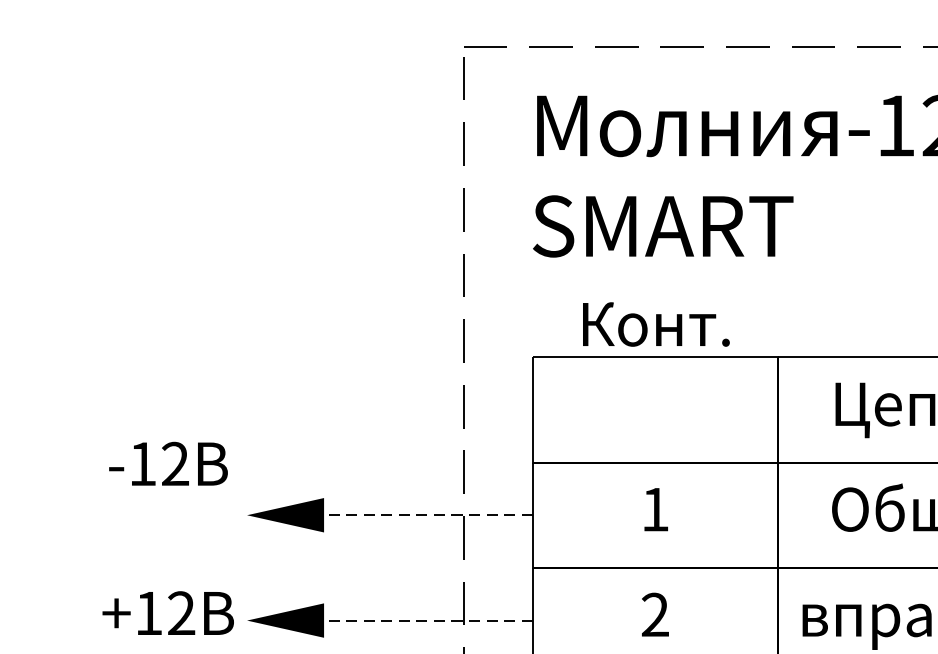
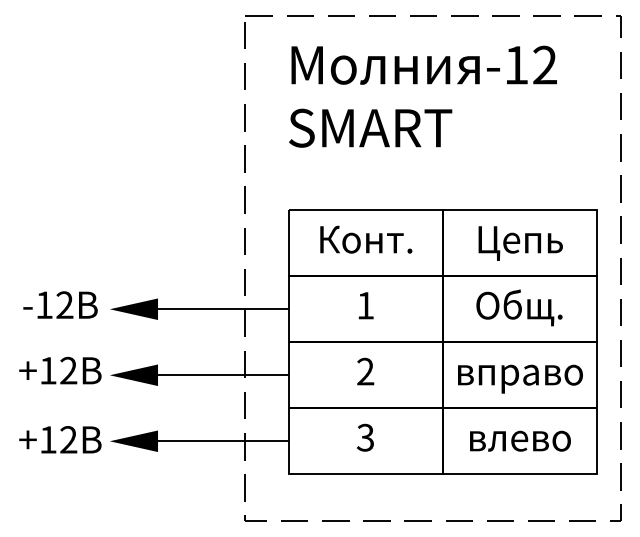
text: (656, 324) -> (366, 239), moved
text: (168, 462) -> (60, 304), moved
line: (426, 515) -> (222, 309), dashed -> solid
line: (426, 620) -> (222, 375), dashed -> solid

